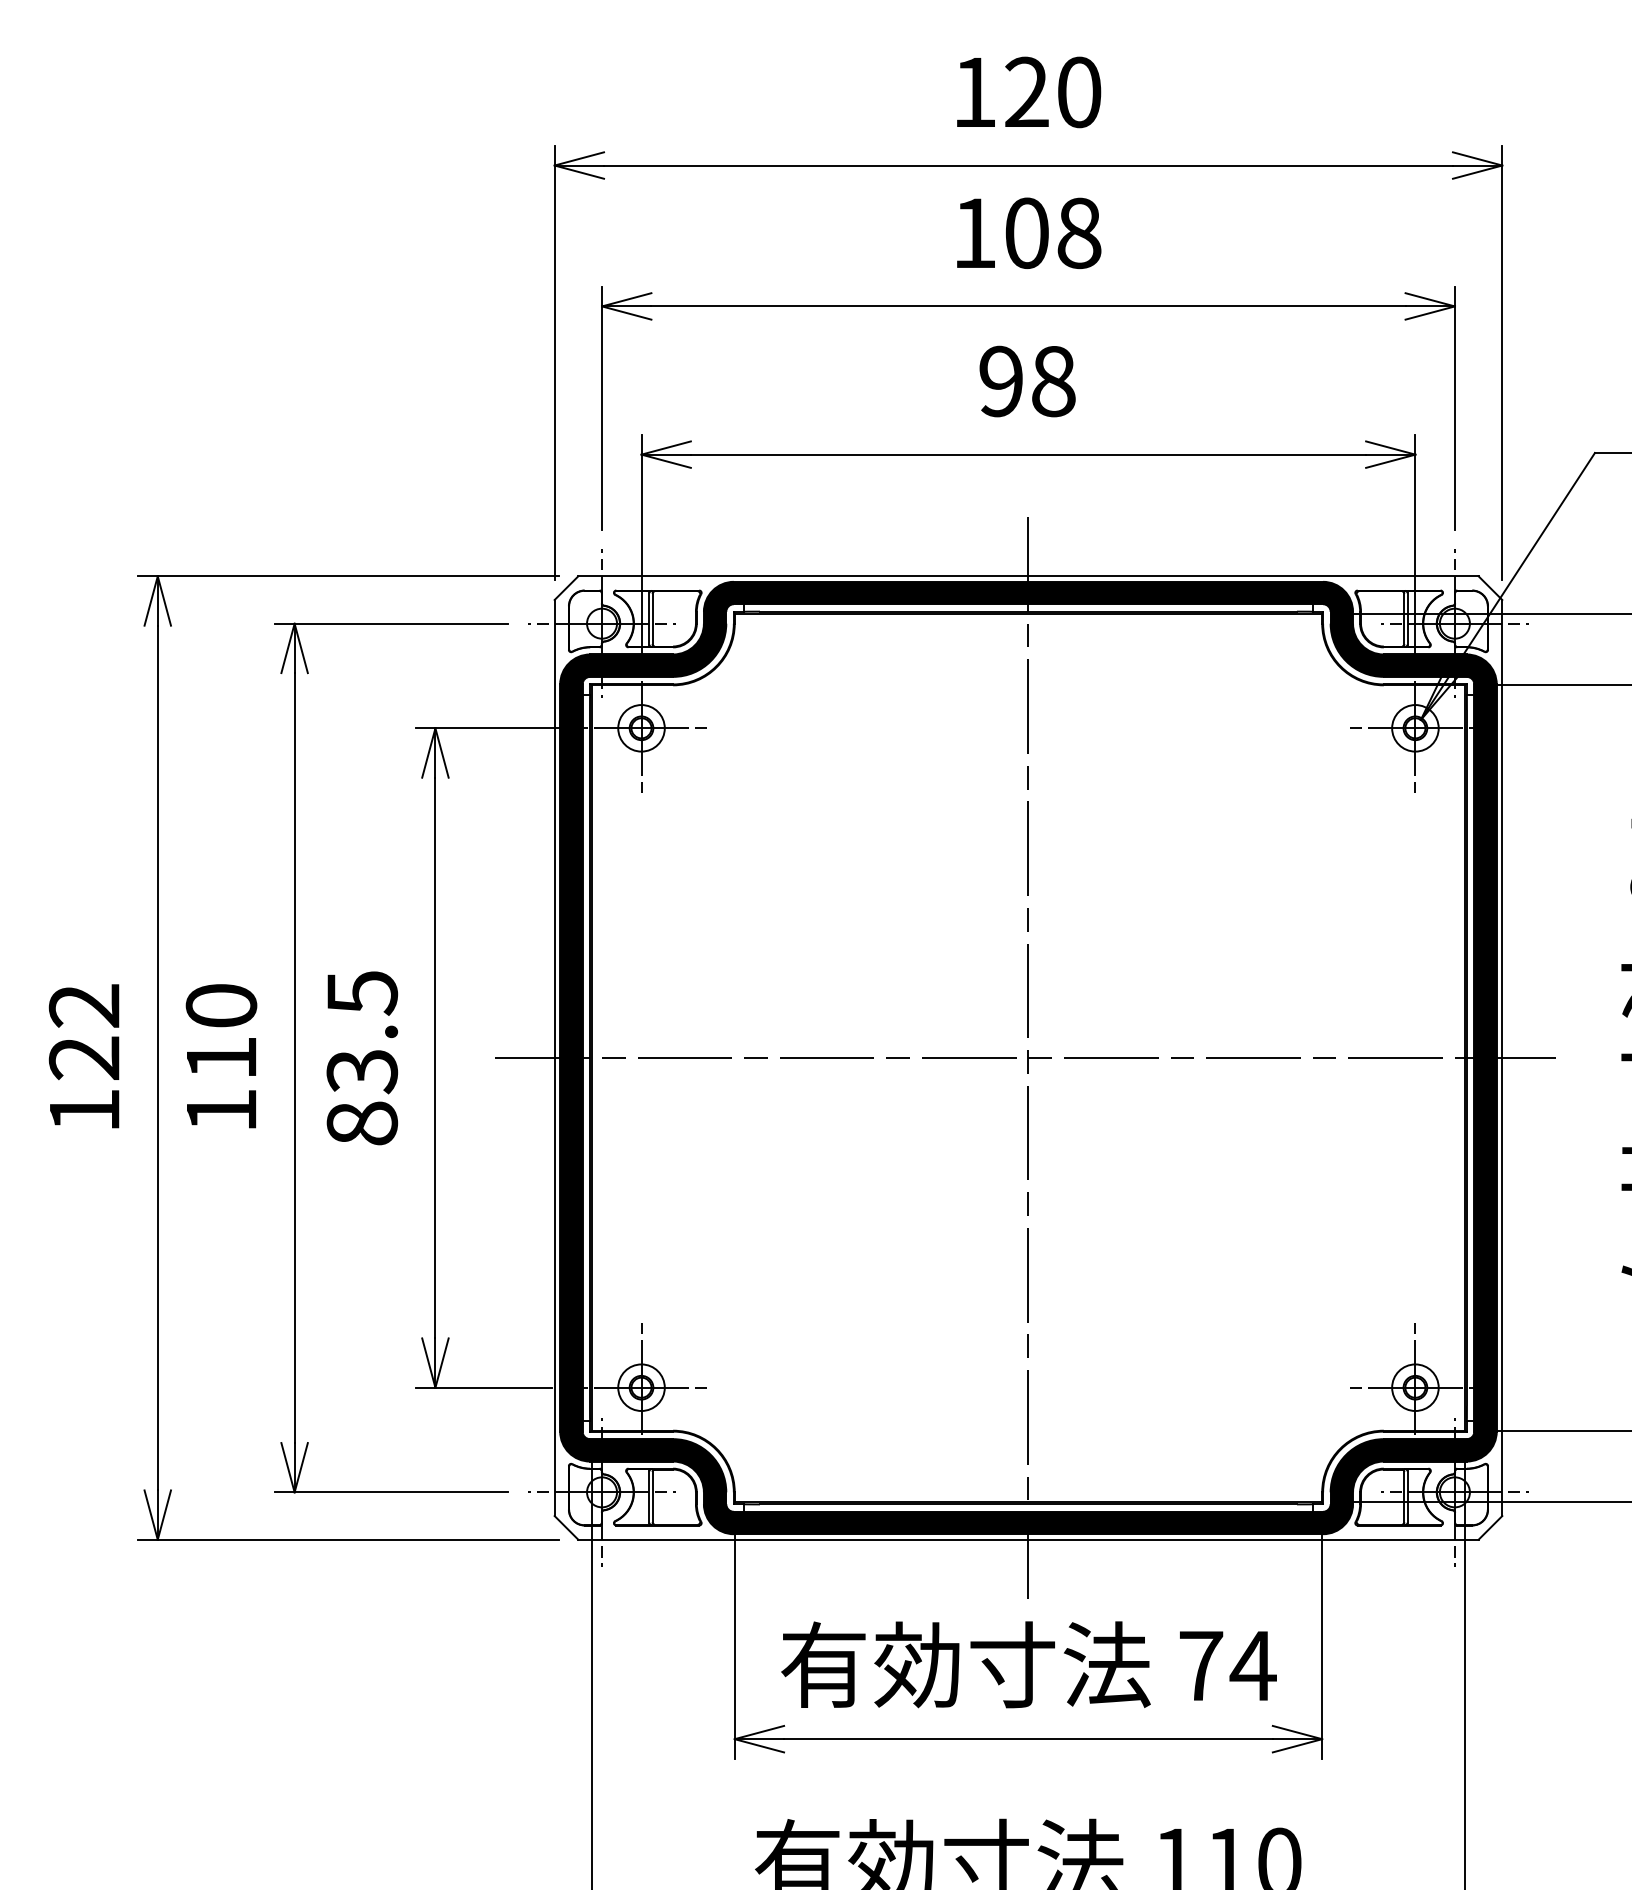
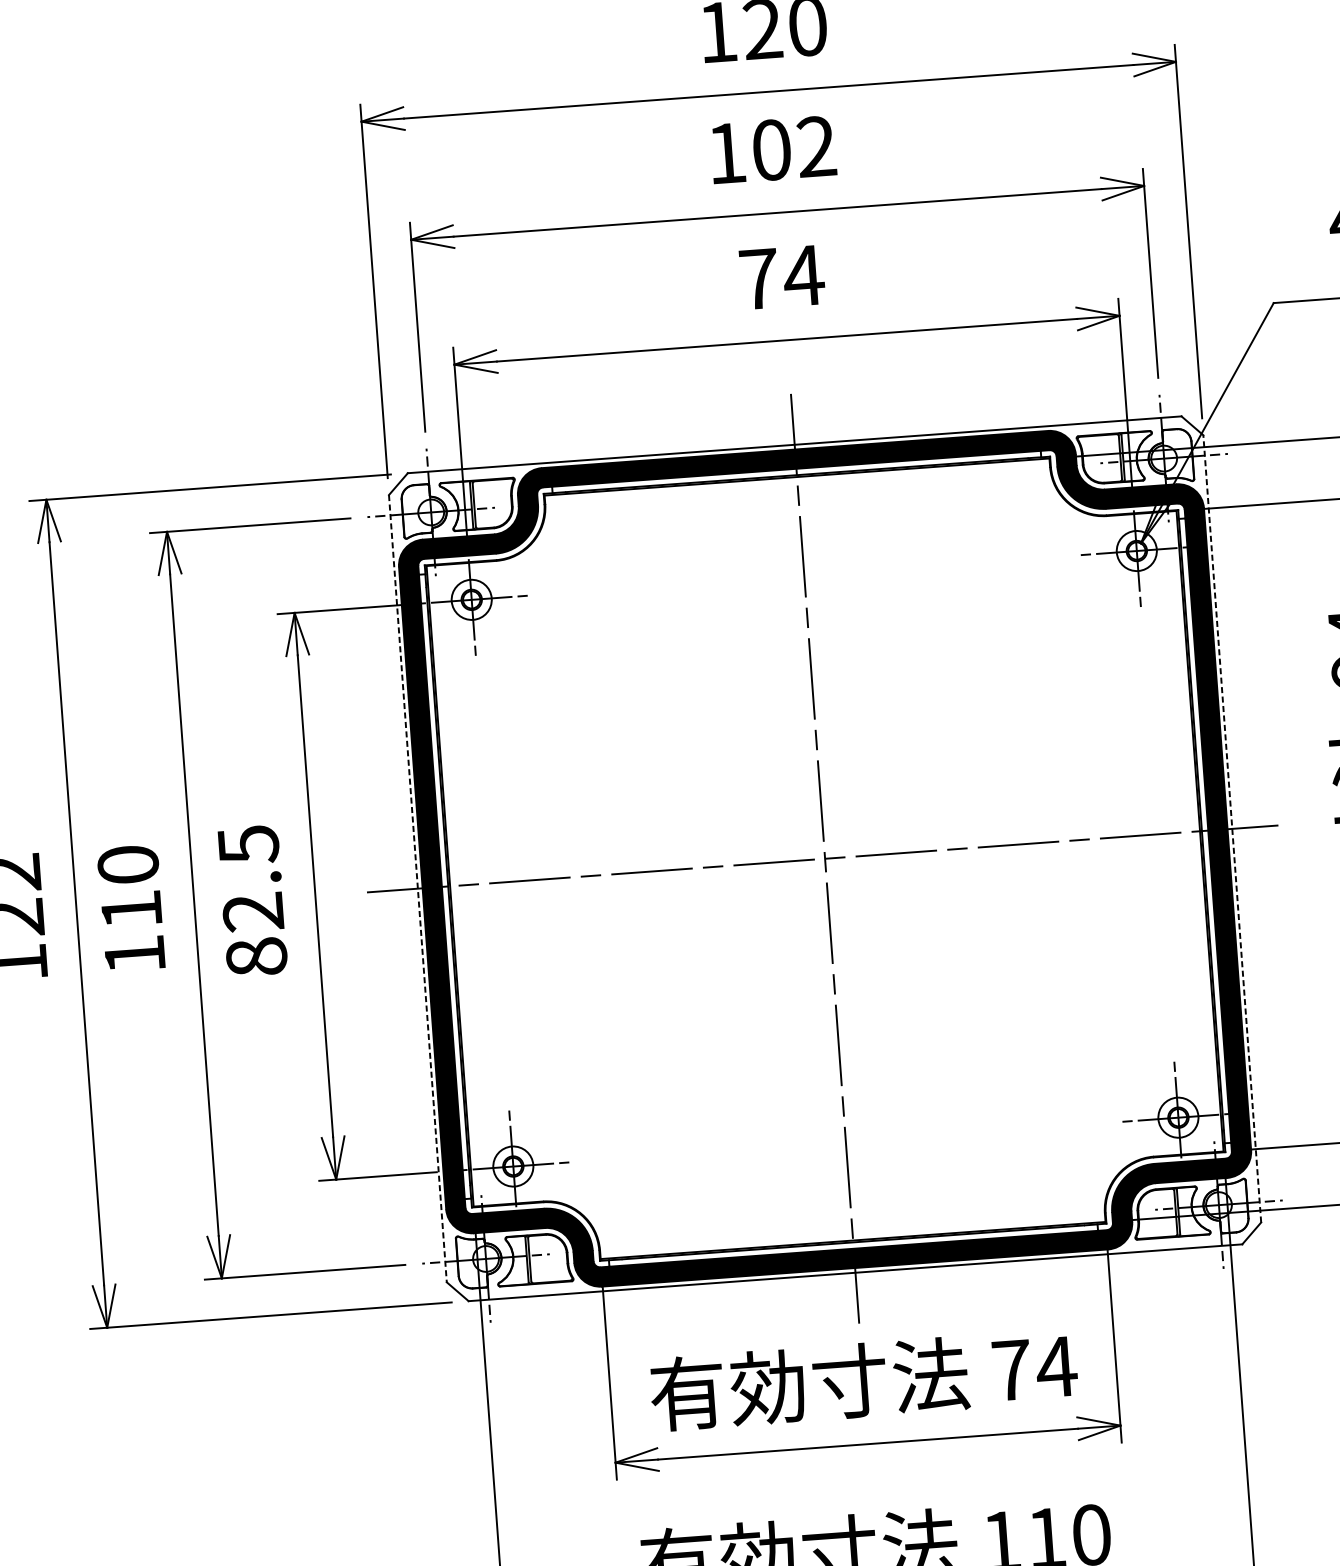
text: (1079, 233) -> (816, 146), 108 -> 102
text: (1028, 381) -> (782, 277), 98 -> 74
line: (1502, 1057) -> (1232, 828), solid -> dashed
line: (554, 1058) -> (417, 889), solid -> dashed
text: (362, 1071) -> (253, 912), 83.5 -> 82.5

